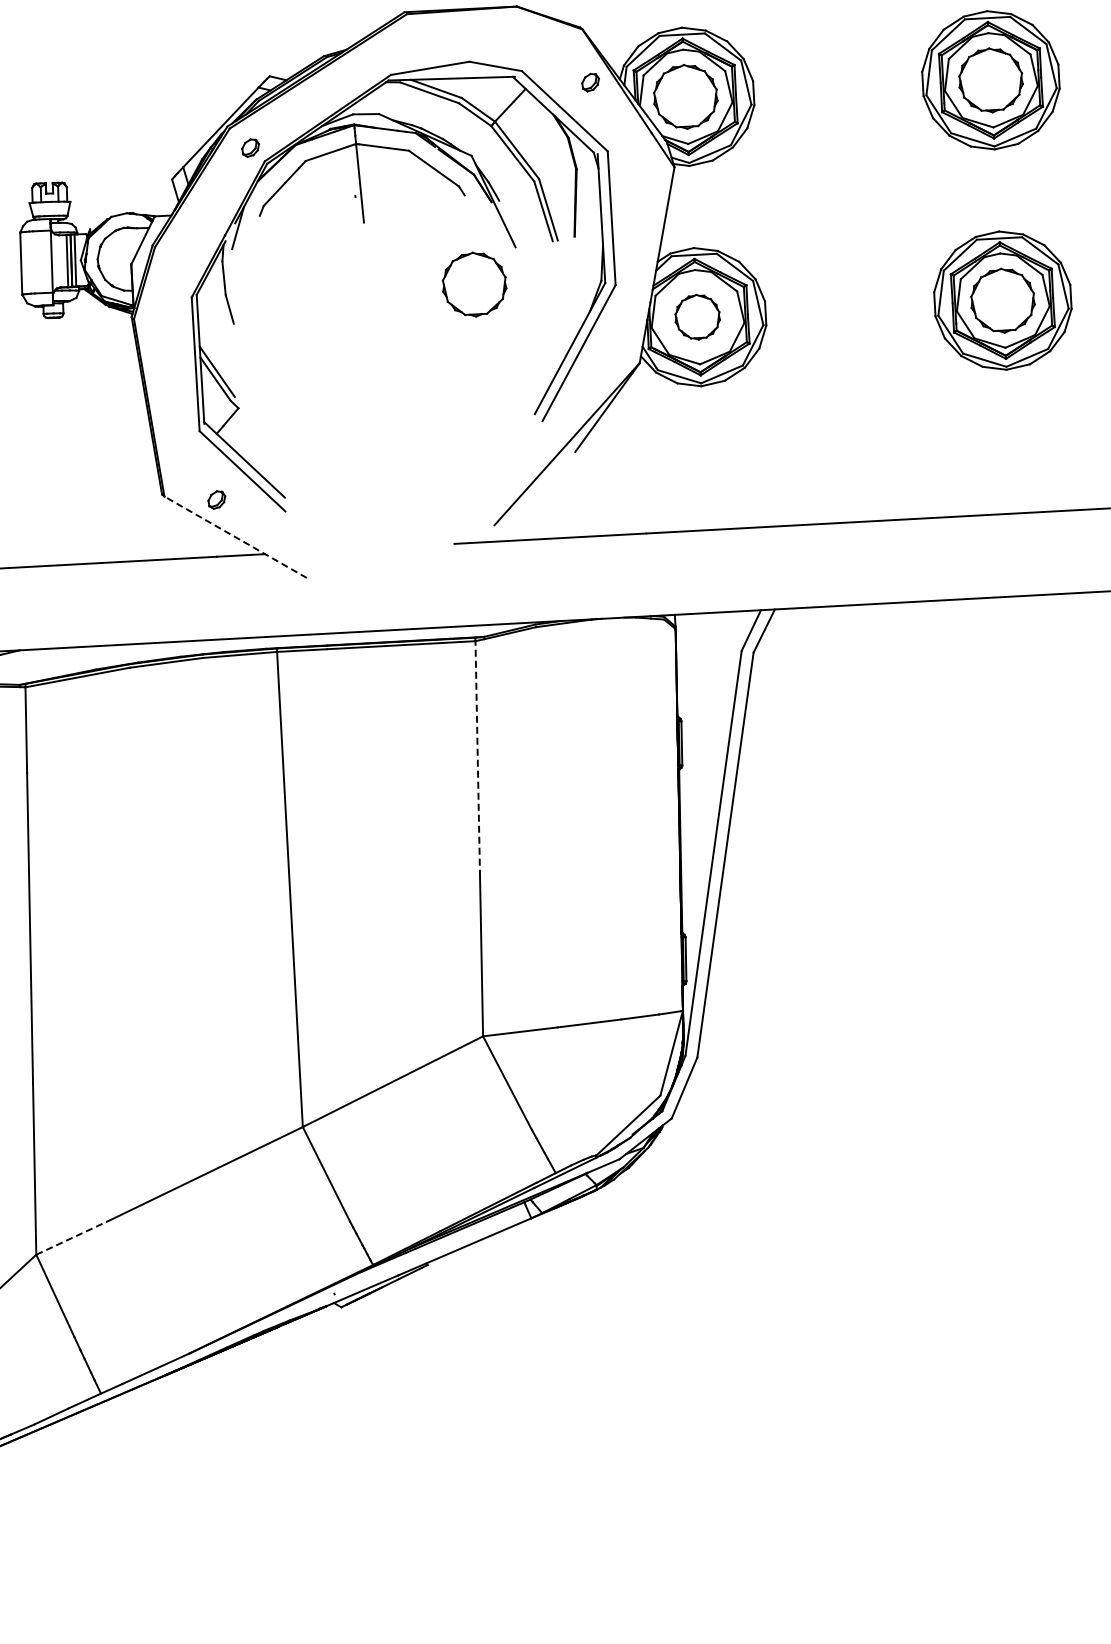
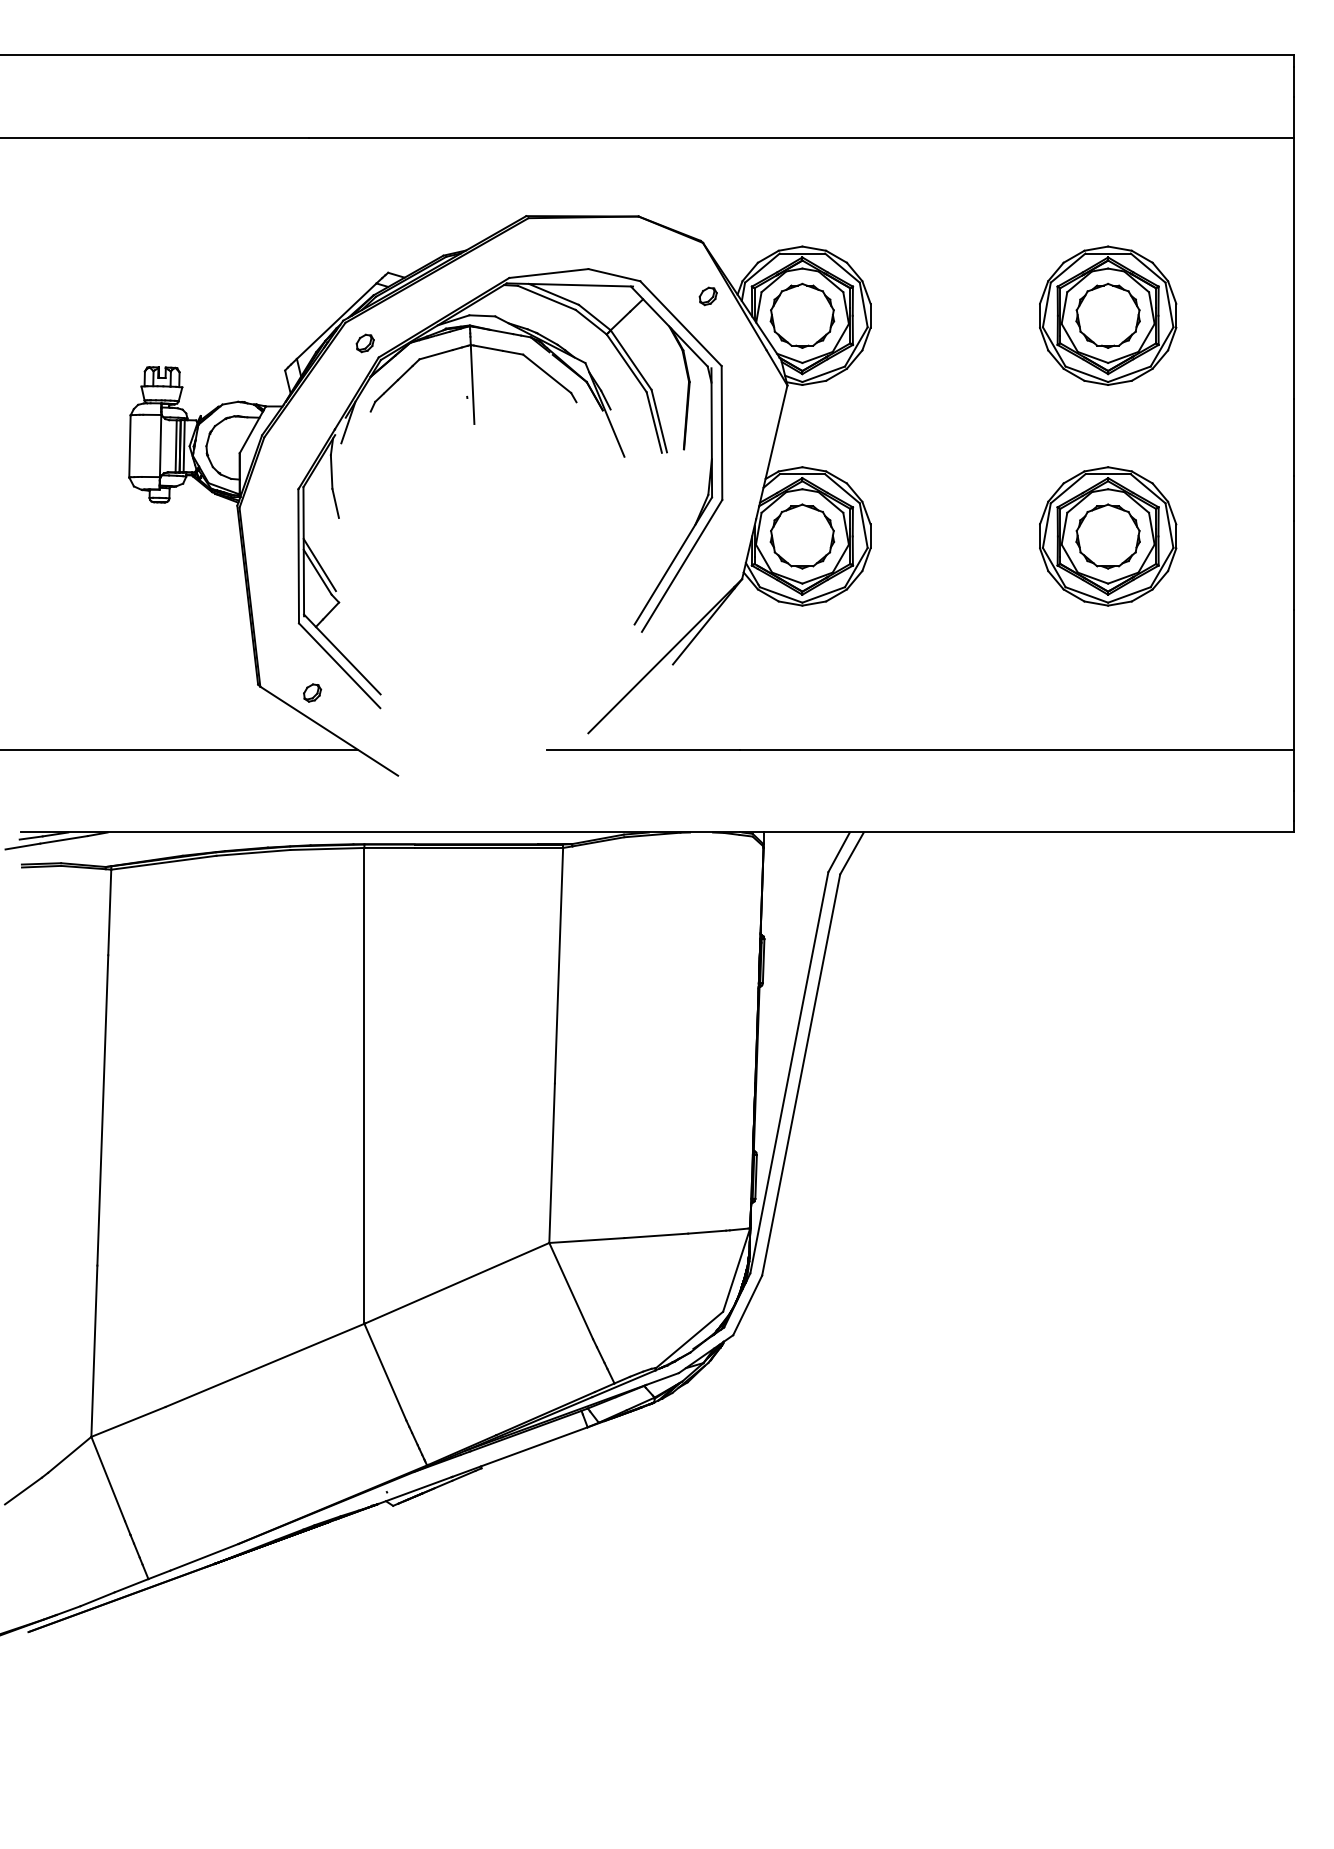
part: (474, 284) -> (581, 491), removed
part: (697, 317) -> (802, 536), size x1.43
line: (234, 536) -> (328, 730), dashed -> solid
line: (478, 758) -> (559, 965), dashed -> solid
line: (72, 1237) -> (128, 1421), dashed -> solid

